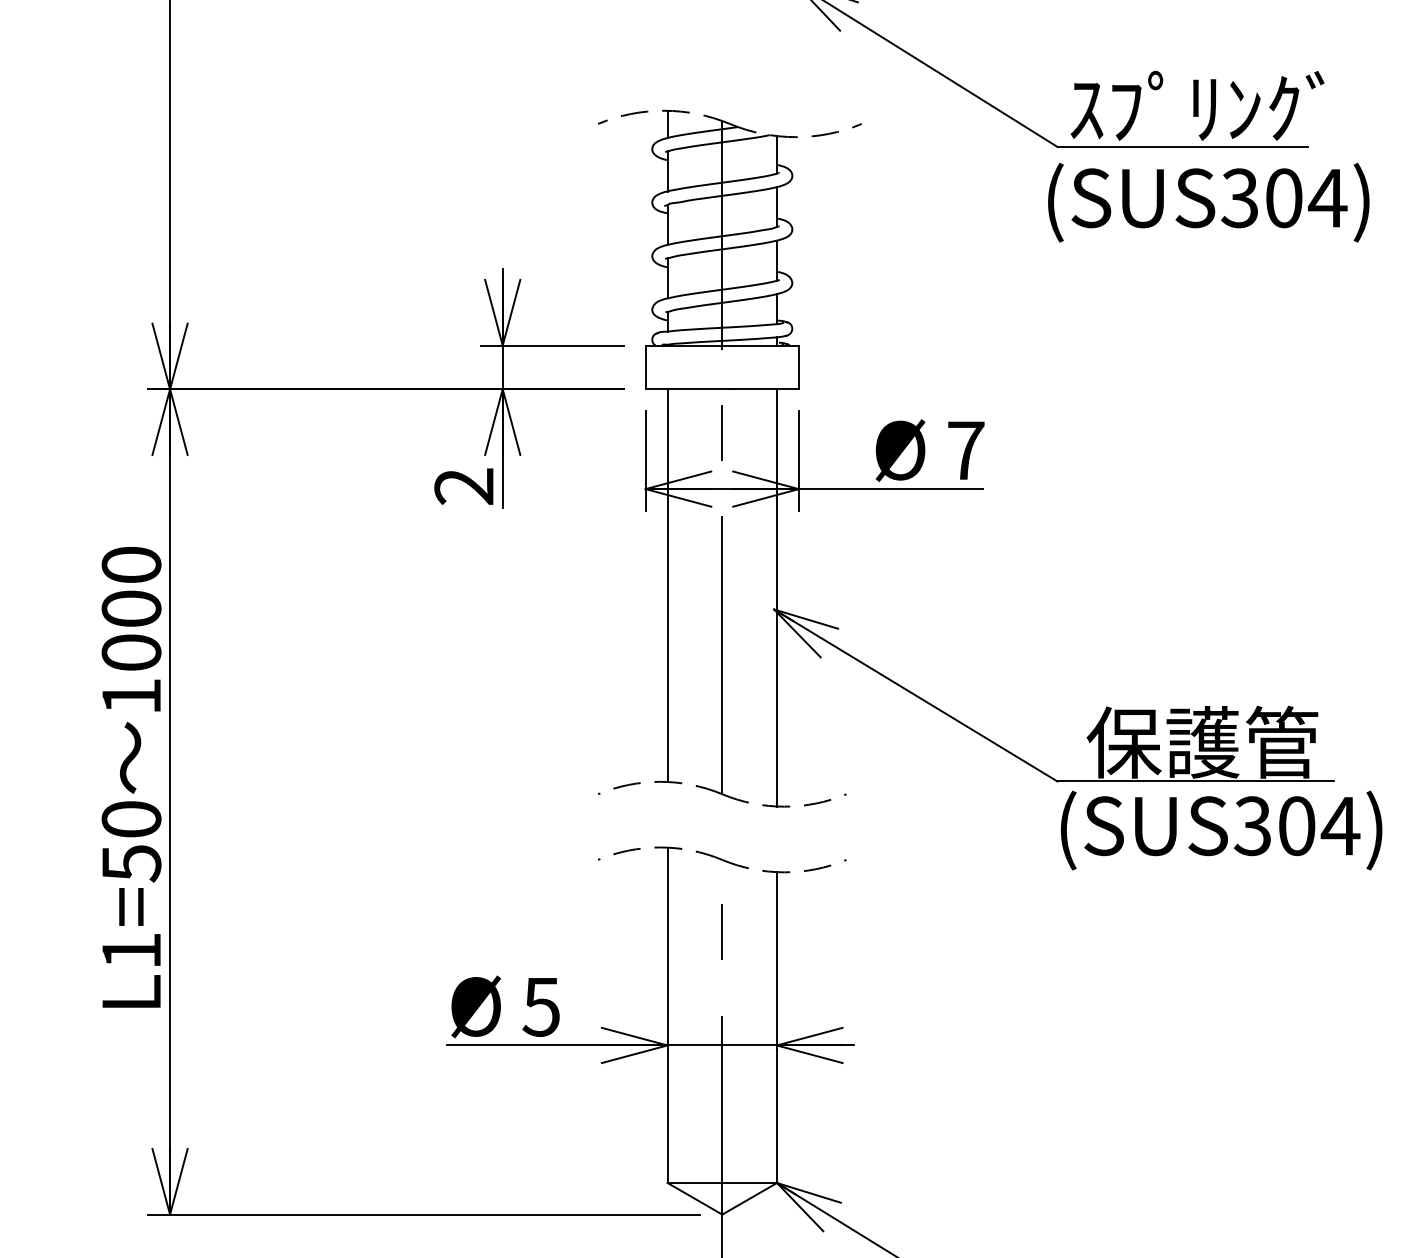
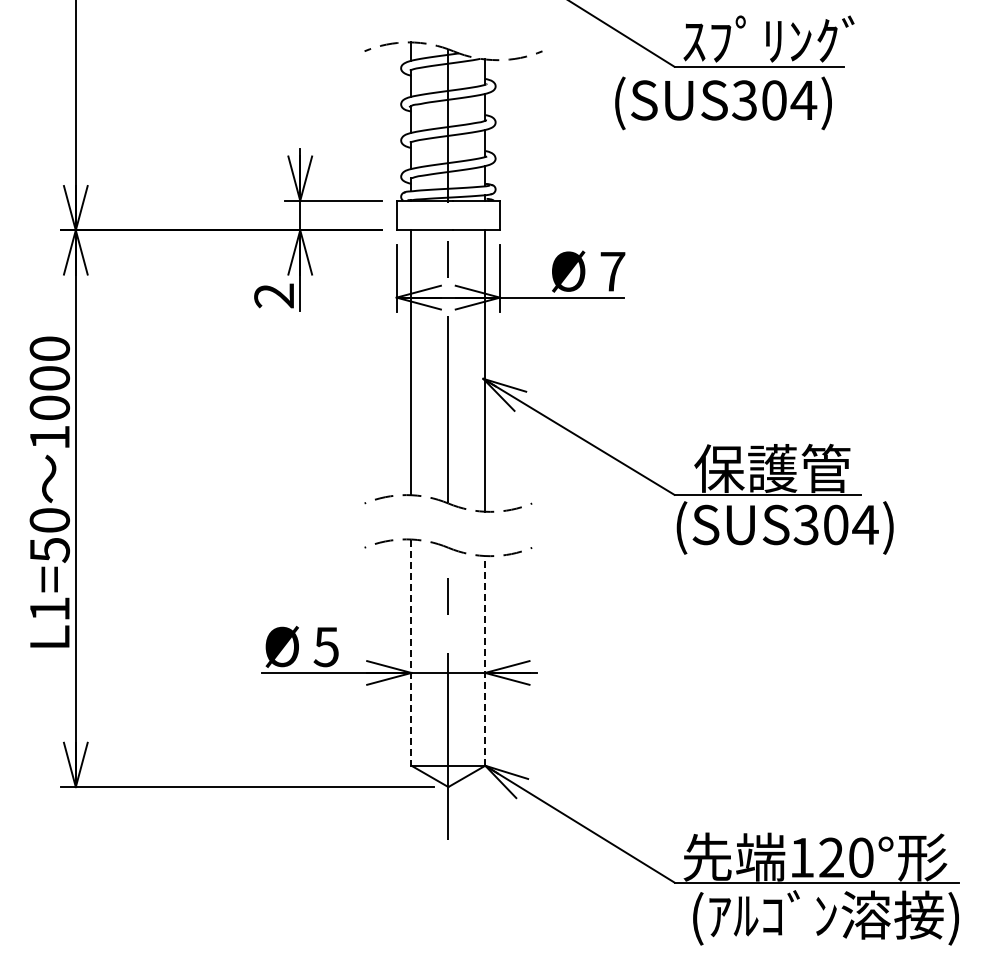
text: (1208, 202) -> (723, 103), moved
line: (667, 1016) -> (411, 653), solid -> dashed
line: (777, 1026) -> (485, 660), solid -> dashed

